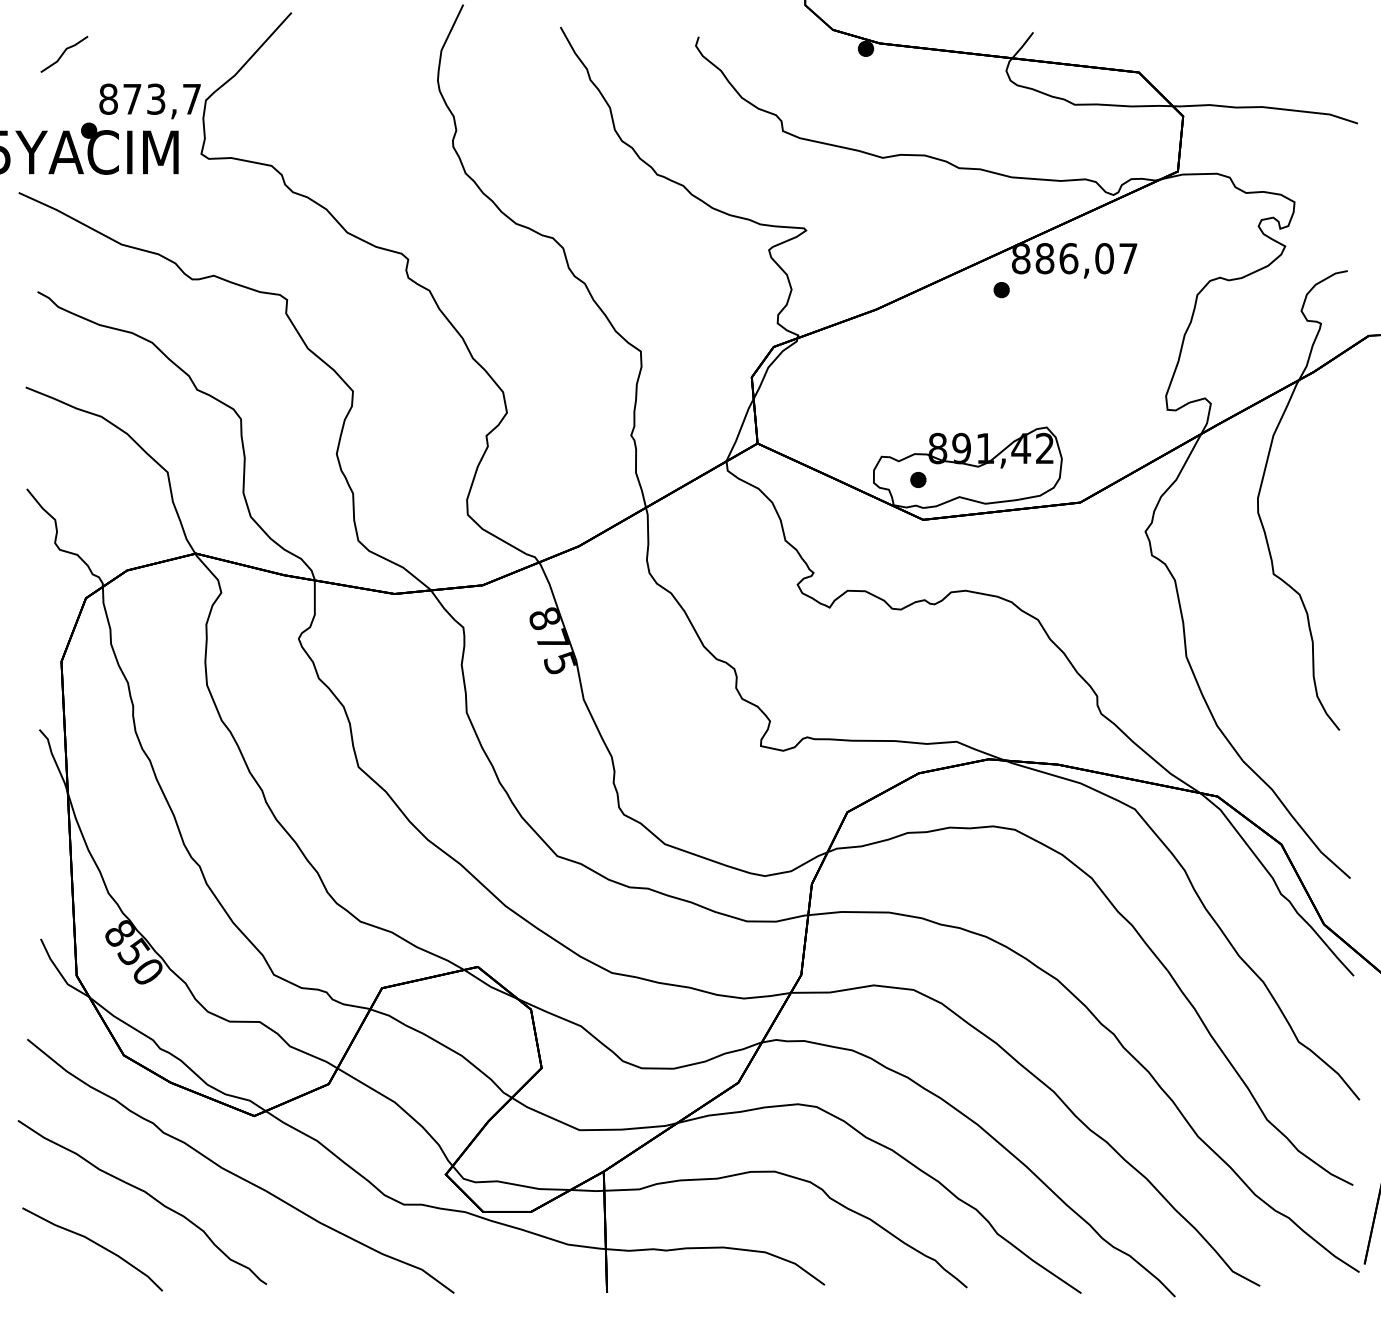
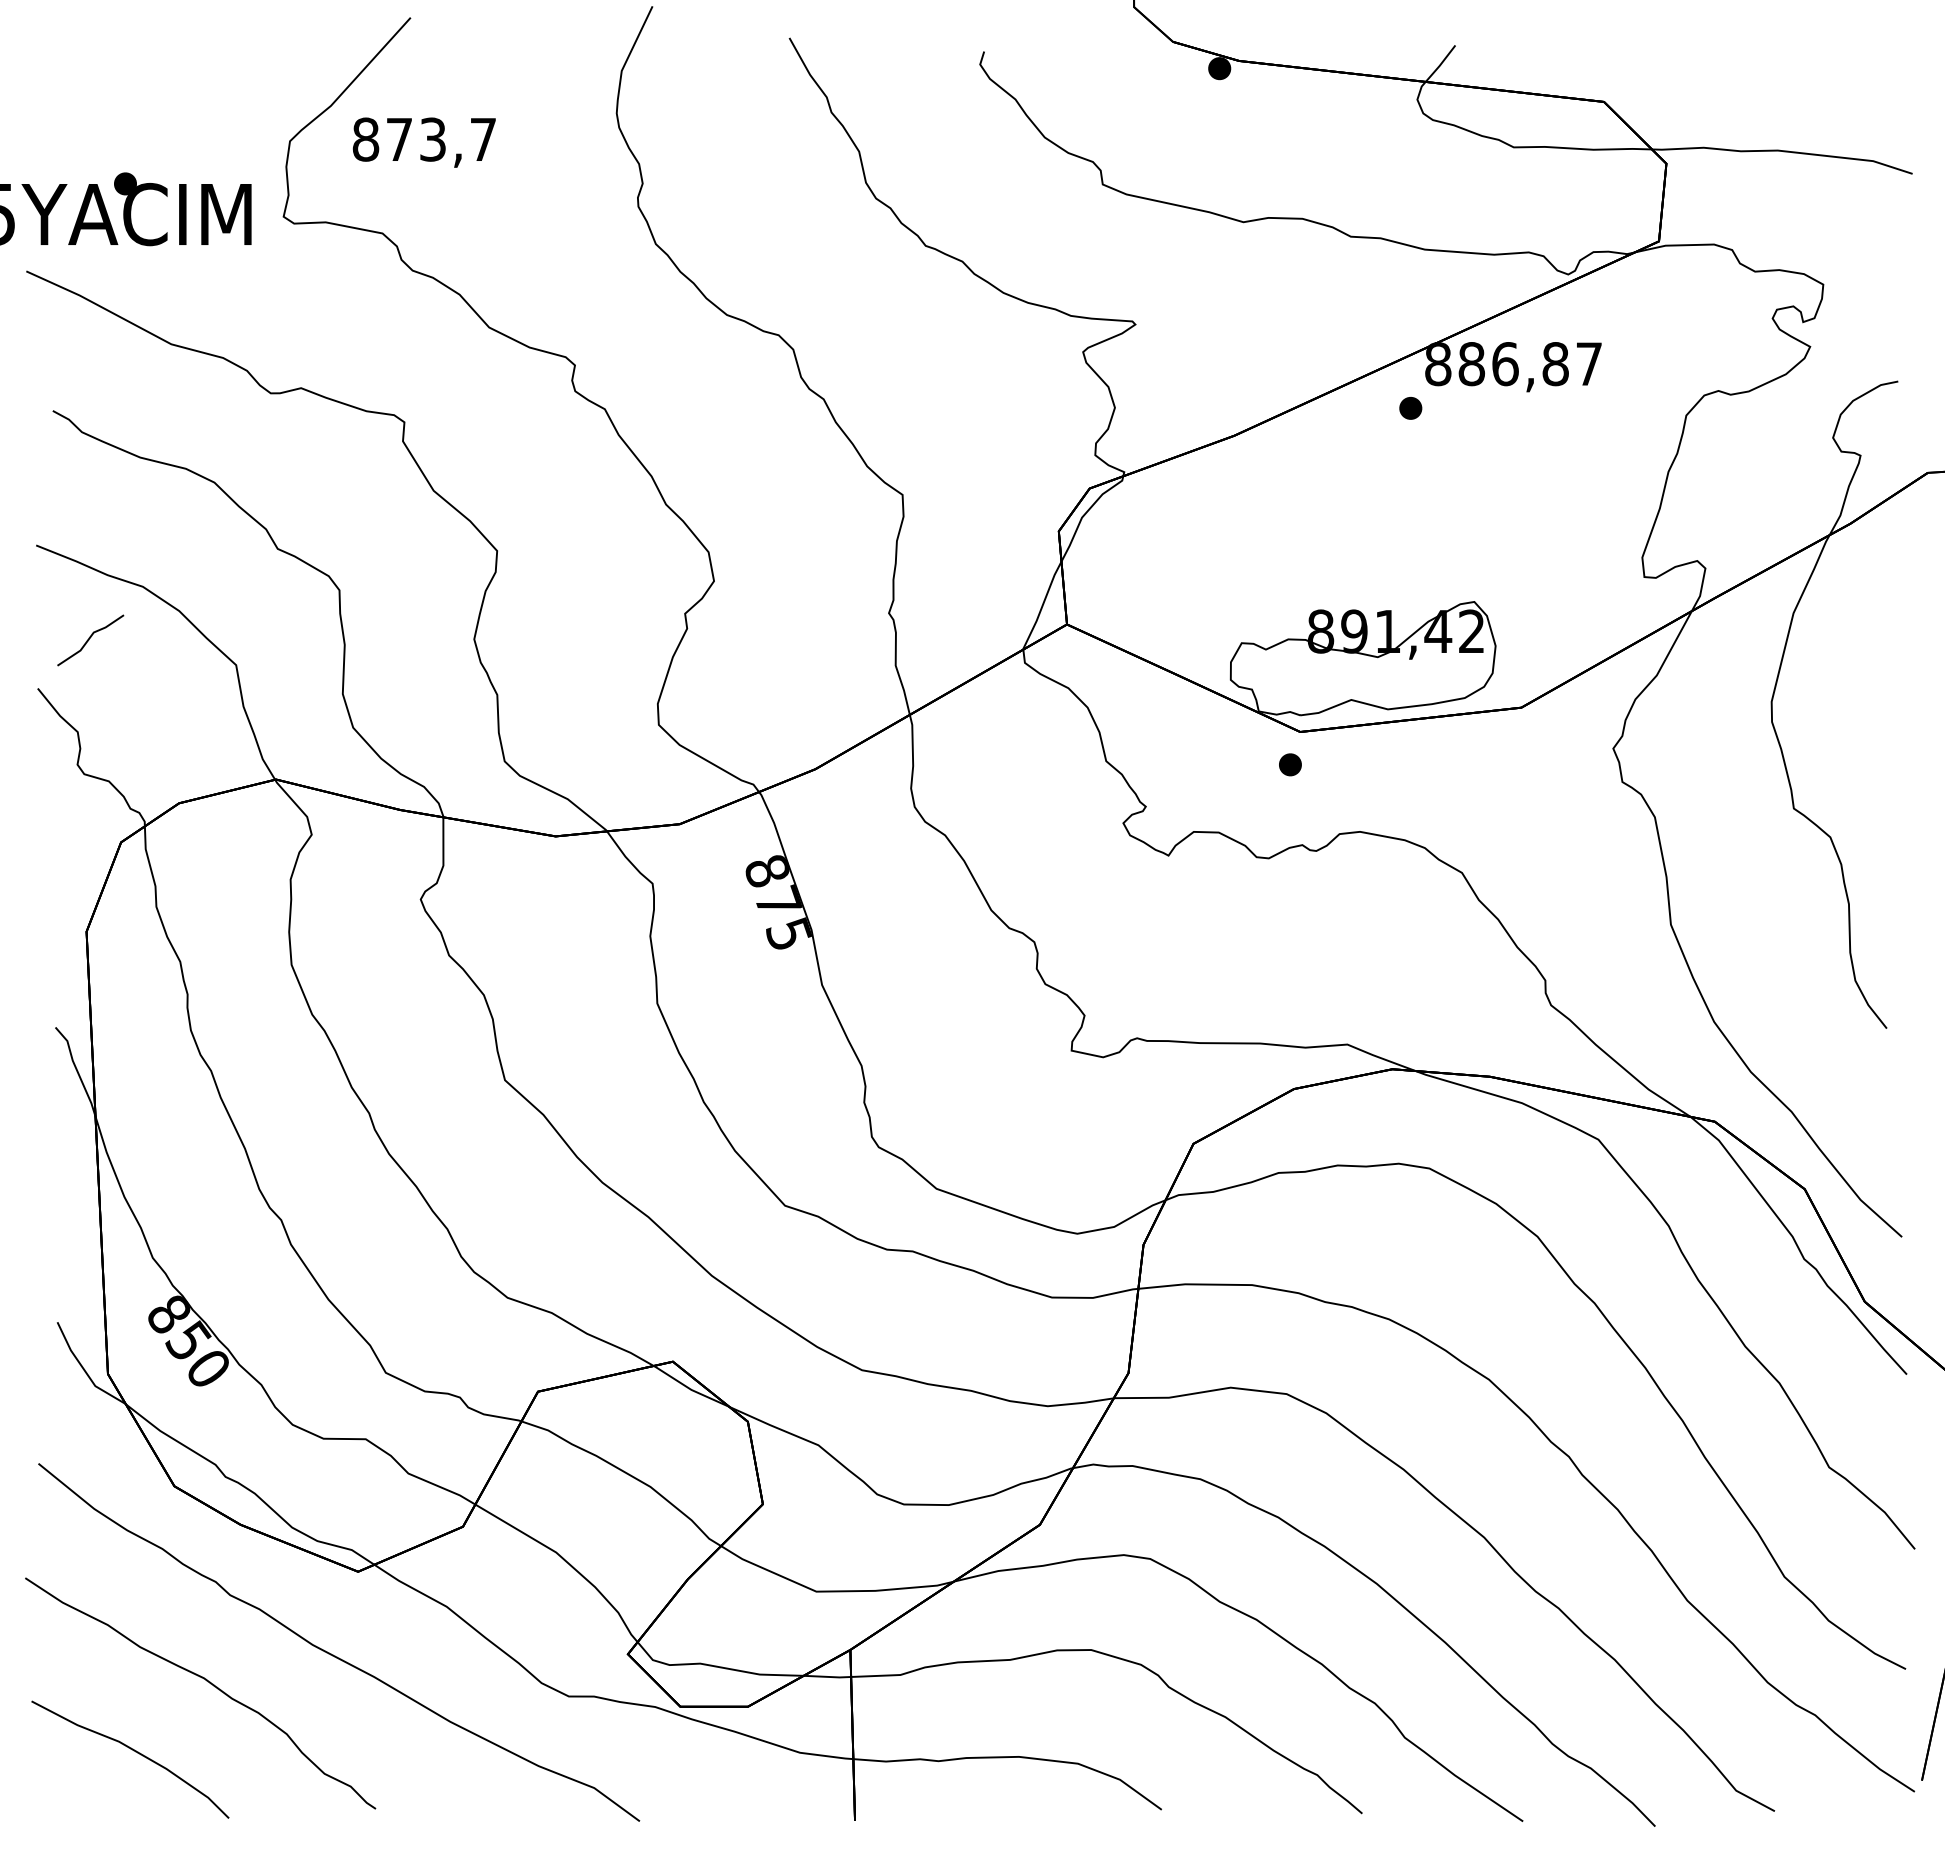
line: (63, 54) -> (89, 640), moved
text: (149, 101) -> (423, 142), moved
text: (1104, 258) -> (1555, 364), 886,07 -> 886,87
part: (918, 479) -> (1290, 764), moved

